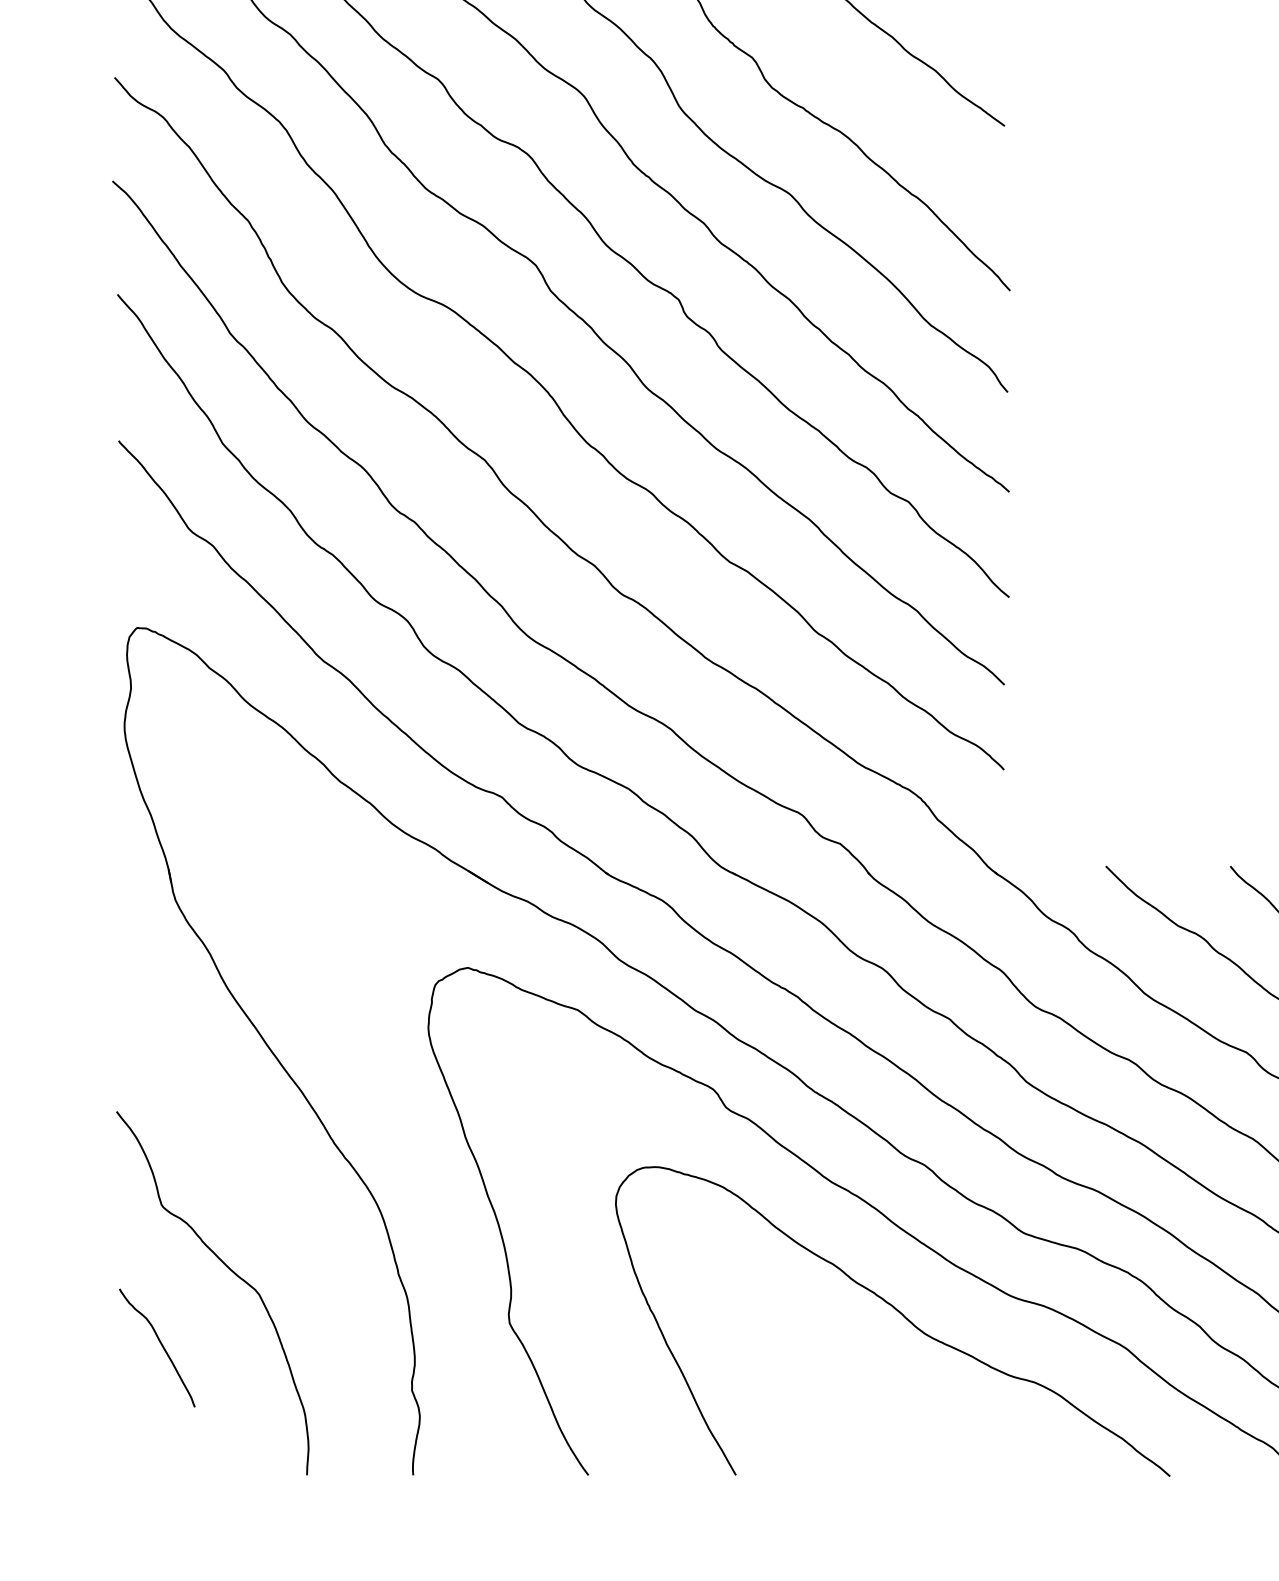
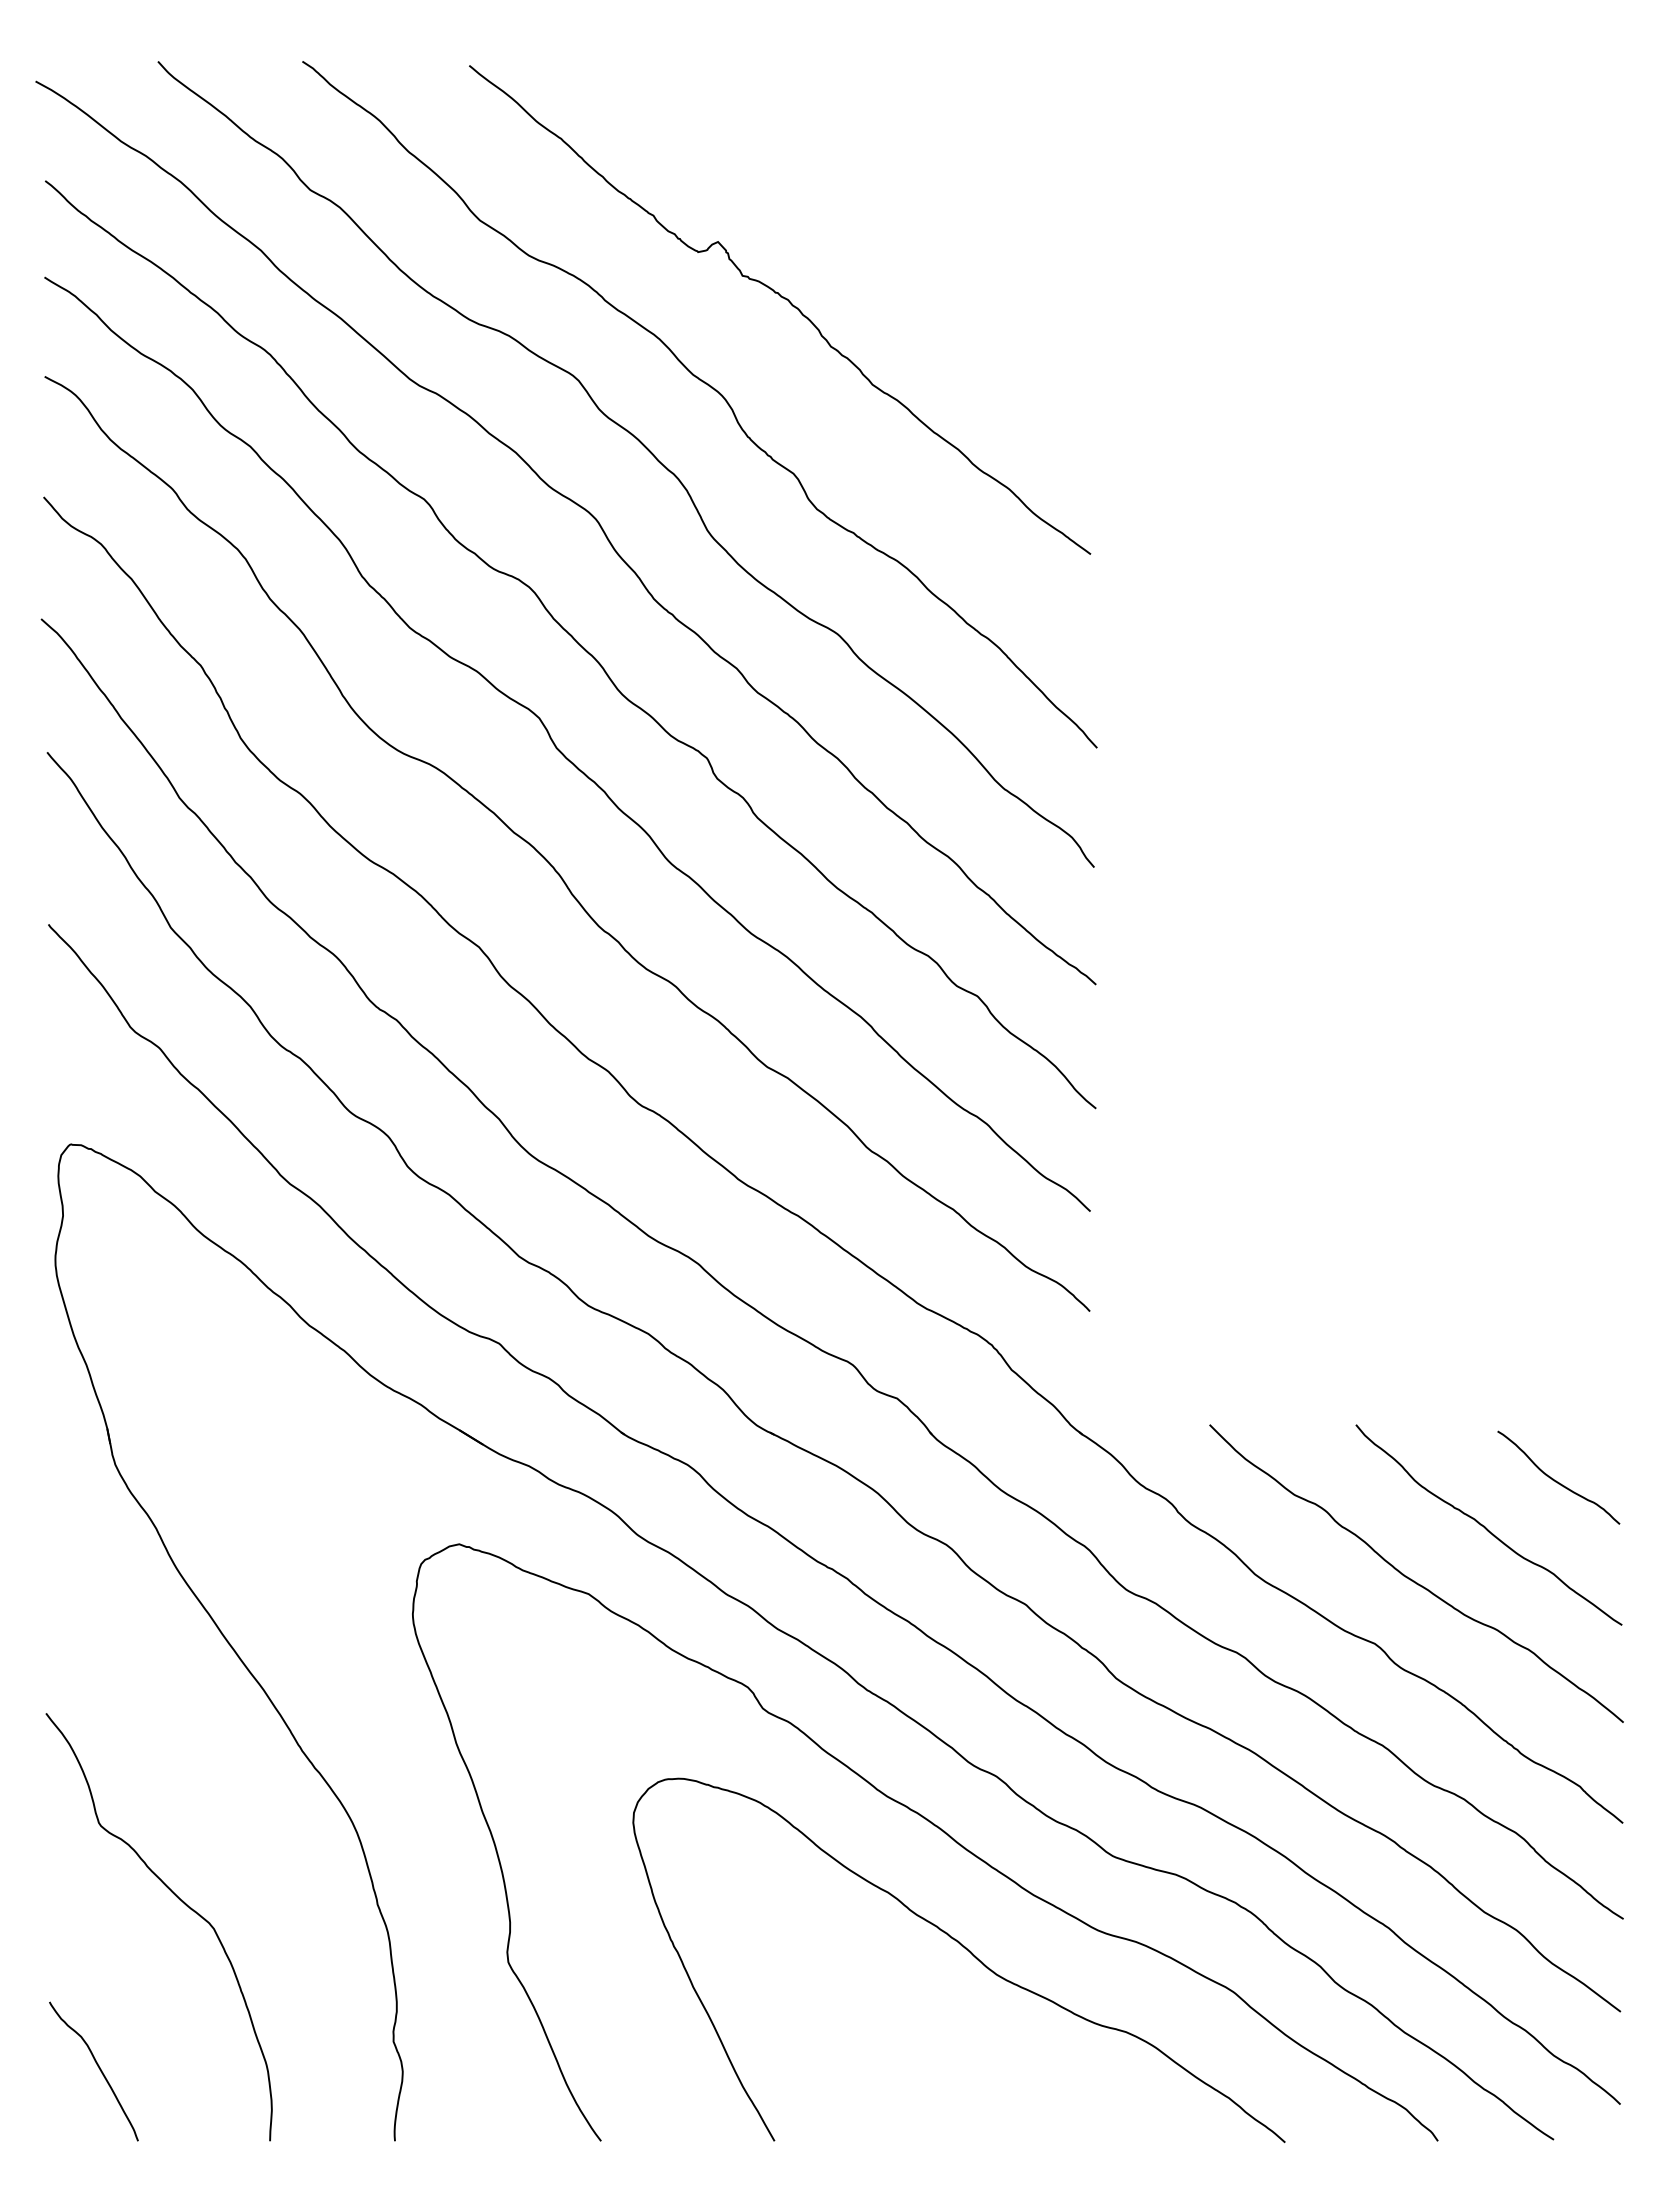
curve: (161, 1345) -> (98, 2068), moved

